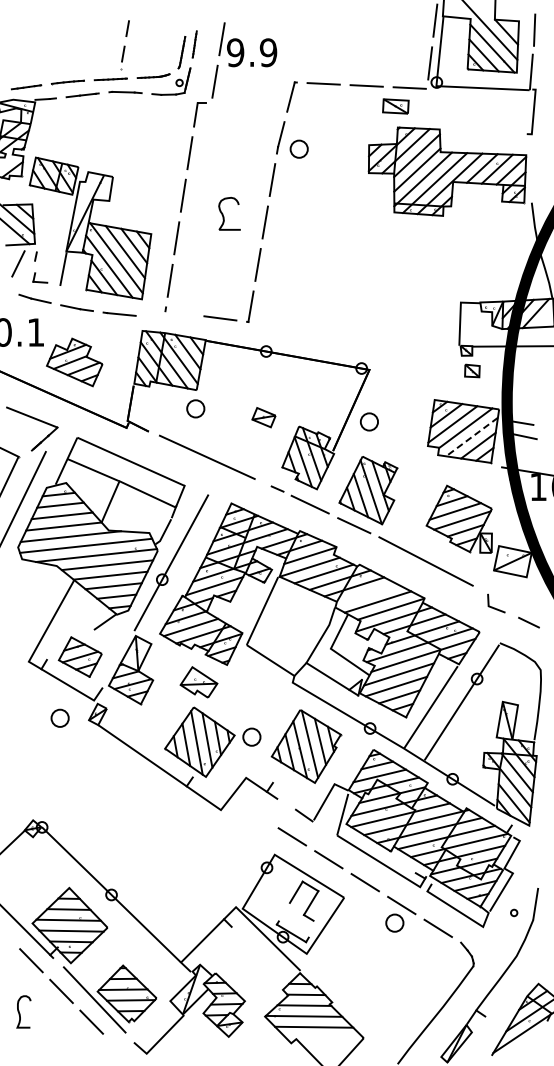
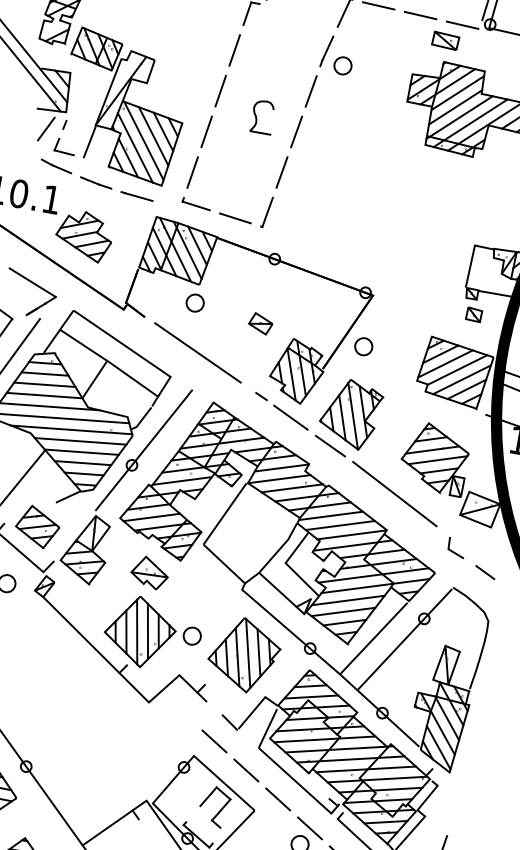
part: (40, 277) -> (65, 146), size x1.43
line: (179, 312) -> (196, 205), added
line: (471, 437) -> (461, 380), dashed -> solid
line: (366, 594) -> (330, 516), added

